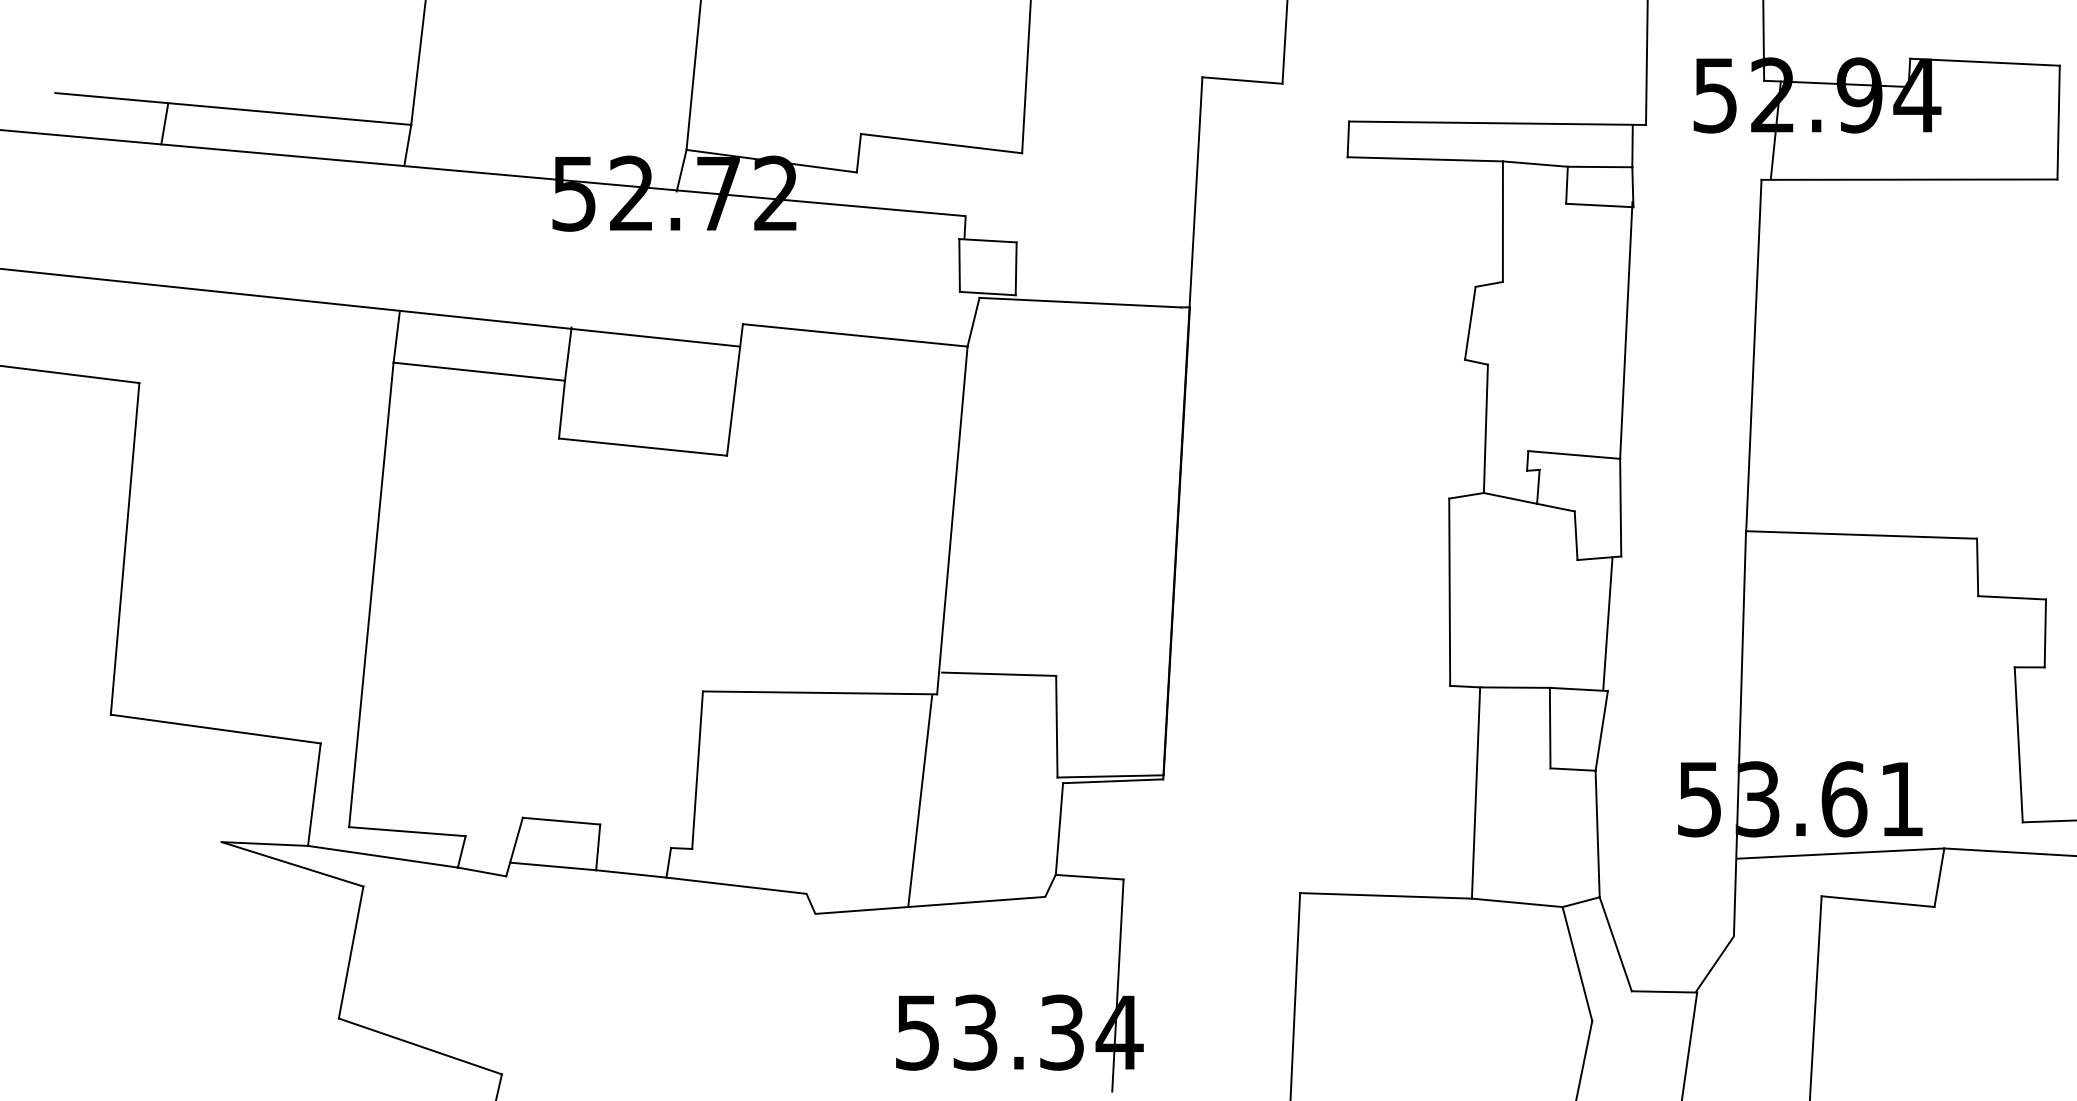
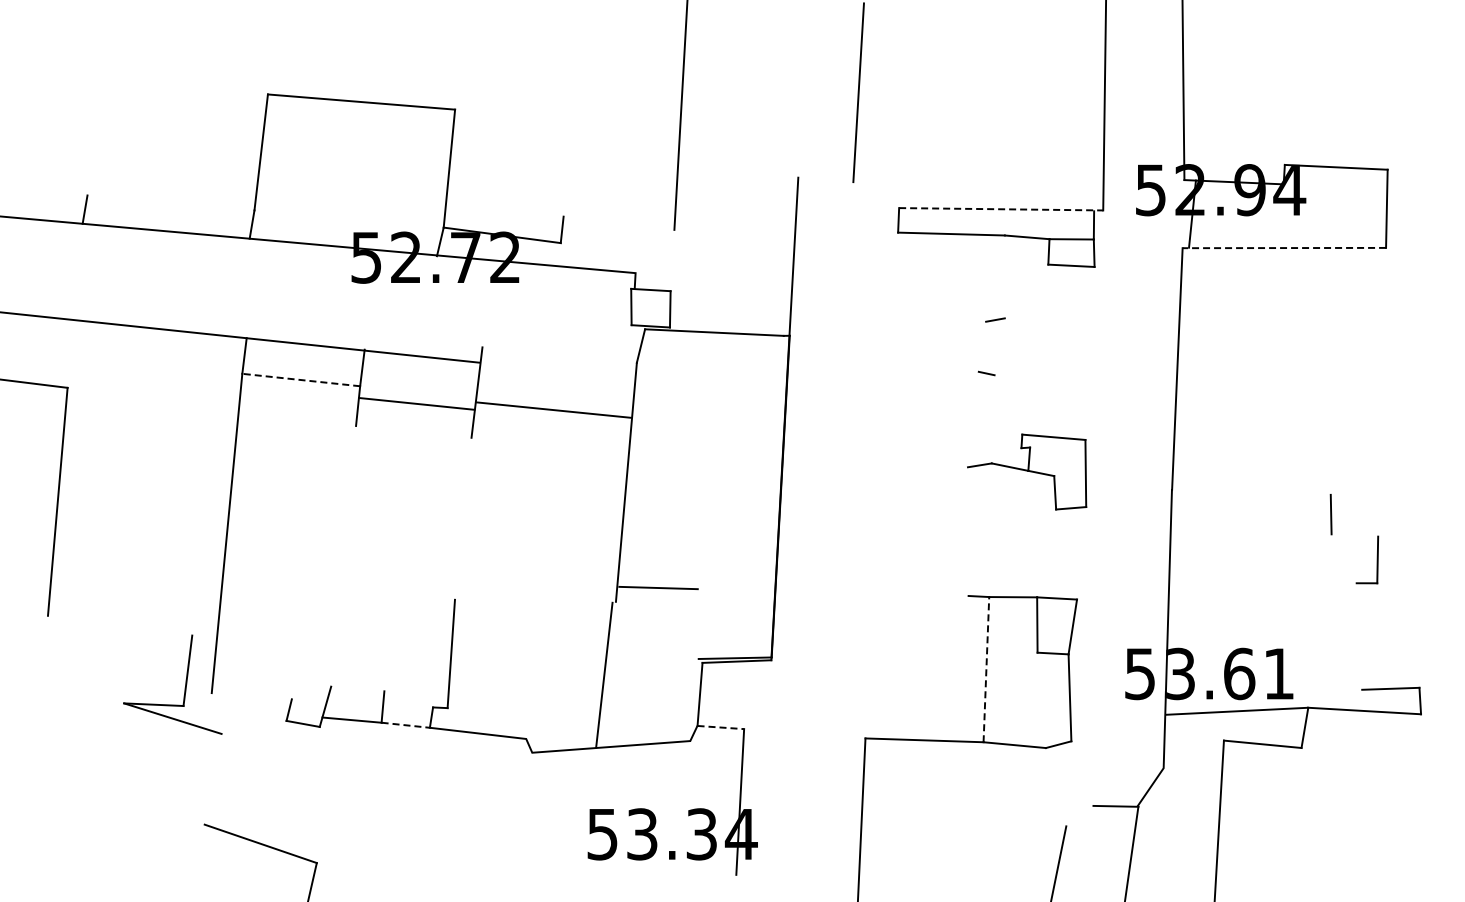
line: (1241, 79) -> (825, 179), removed
line: (232, 109) -> (131, 199), removed
line: (1498, 123) -> (1001, 209), solid -> dashed
line: (940, 142) -> (618, 222), removed
line: (1909, 180) -> (1284, 248), solid -> dashed
line: (1502, 221) -> (1004, 276), removed
line: (1470, 322) -> (982, 346), removed
line: (1626, 330) -> (1089, 351), removed
line: (854, 334) -> (553, 409), moved
line: (478, 370) -> (300, 379), solid -> dashed
line: (1484, 429) -> (992, 419), removed
line: (642, 446) -> (416, 403), moved
line: (1861, 533) -> (1251, 491), removed
line: (1448, 592) -> (967, 531), removed
line: (2011, 597) -> (1354, 535), removed
line: (1607, 622) -> (1076, 552), removed
line: (818, 692) -> (534, 600), removed
line: (1055, 725) -> (697, 623), removed
line: (214, 728) -> (119, 625), removed
line: (2018, 744) -> (1359, 636), removed
line: (1476, 792) -> (986, 669), solid -> dashed
line: (561, 820) -> (357, 688), removed
line: (406, 832) -> (251, 696), removed
line: (382, 856) -> (234, 713), removed
line: (632, 874) -> (406, 725), solid -> dashed
line: (1090, 877) -> (721, 727), solid -> dashed
line: (1615, 944) -> (1082, 773), removed
line: (350, 951) -> (212, 778), removed
line: (1576, 964) -> (1055, 787), removed

